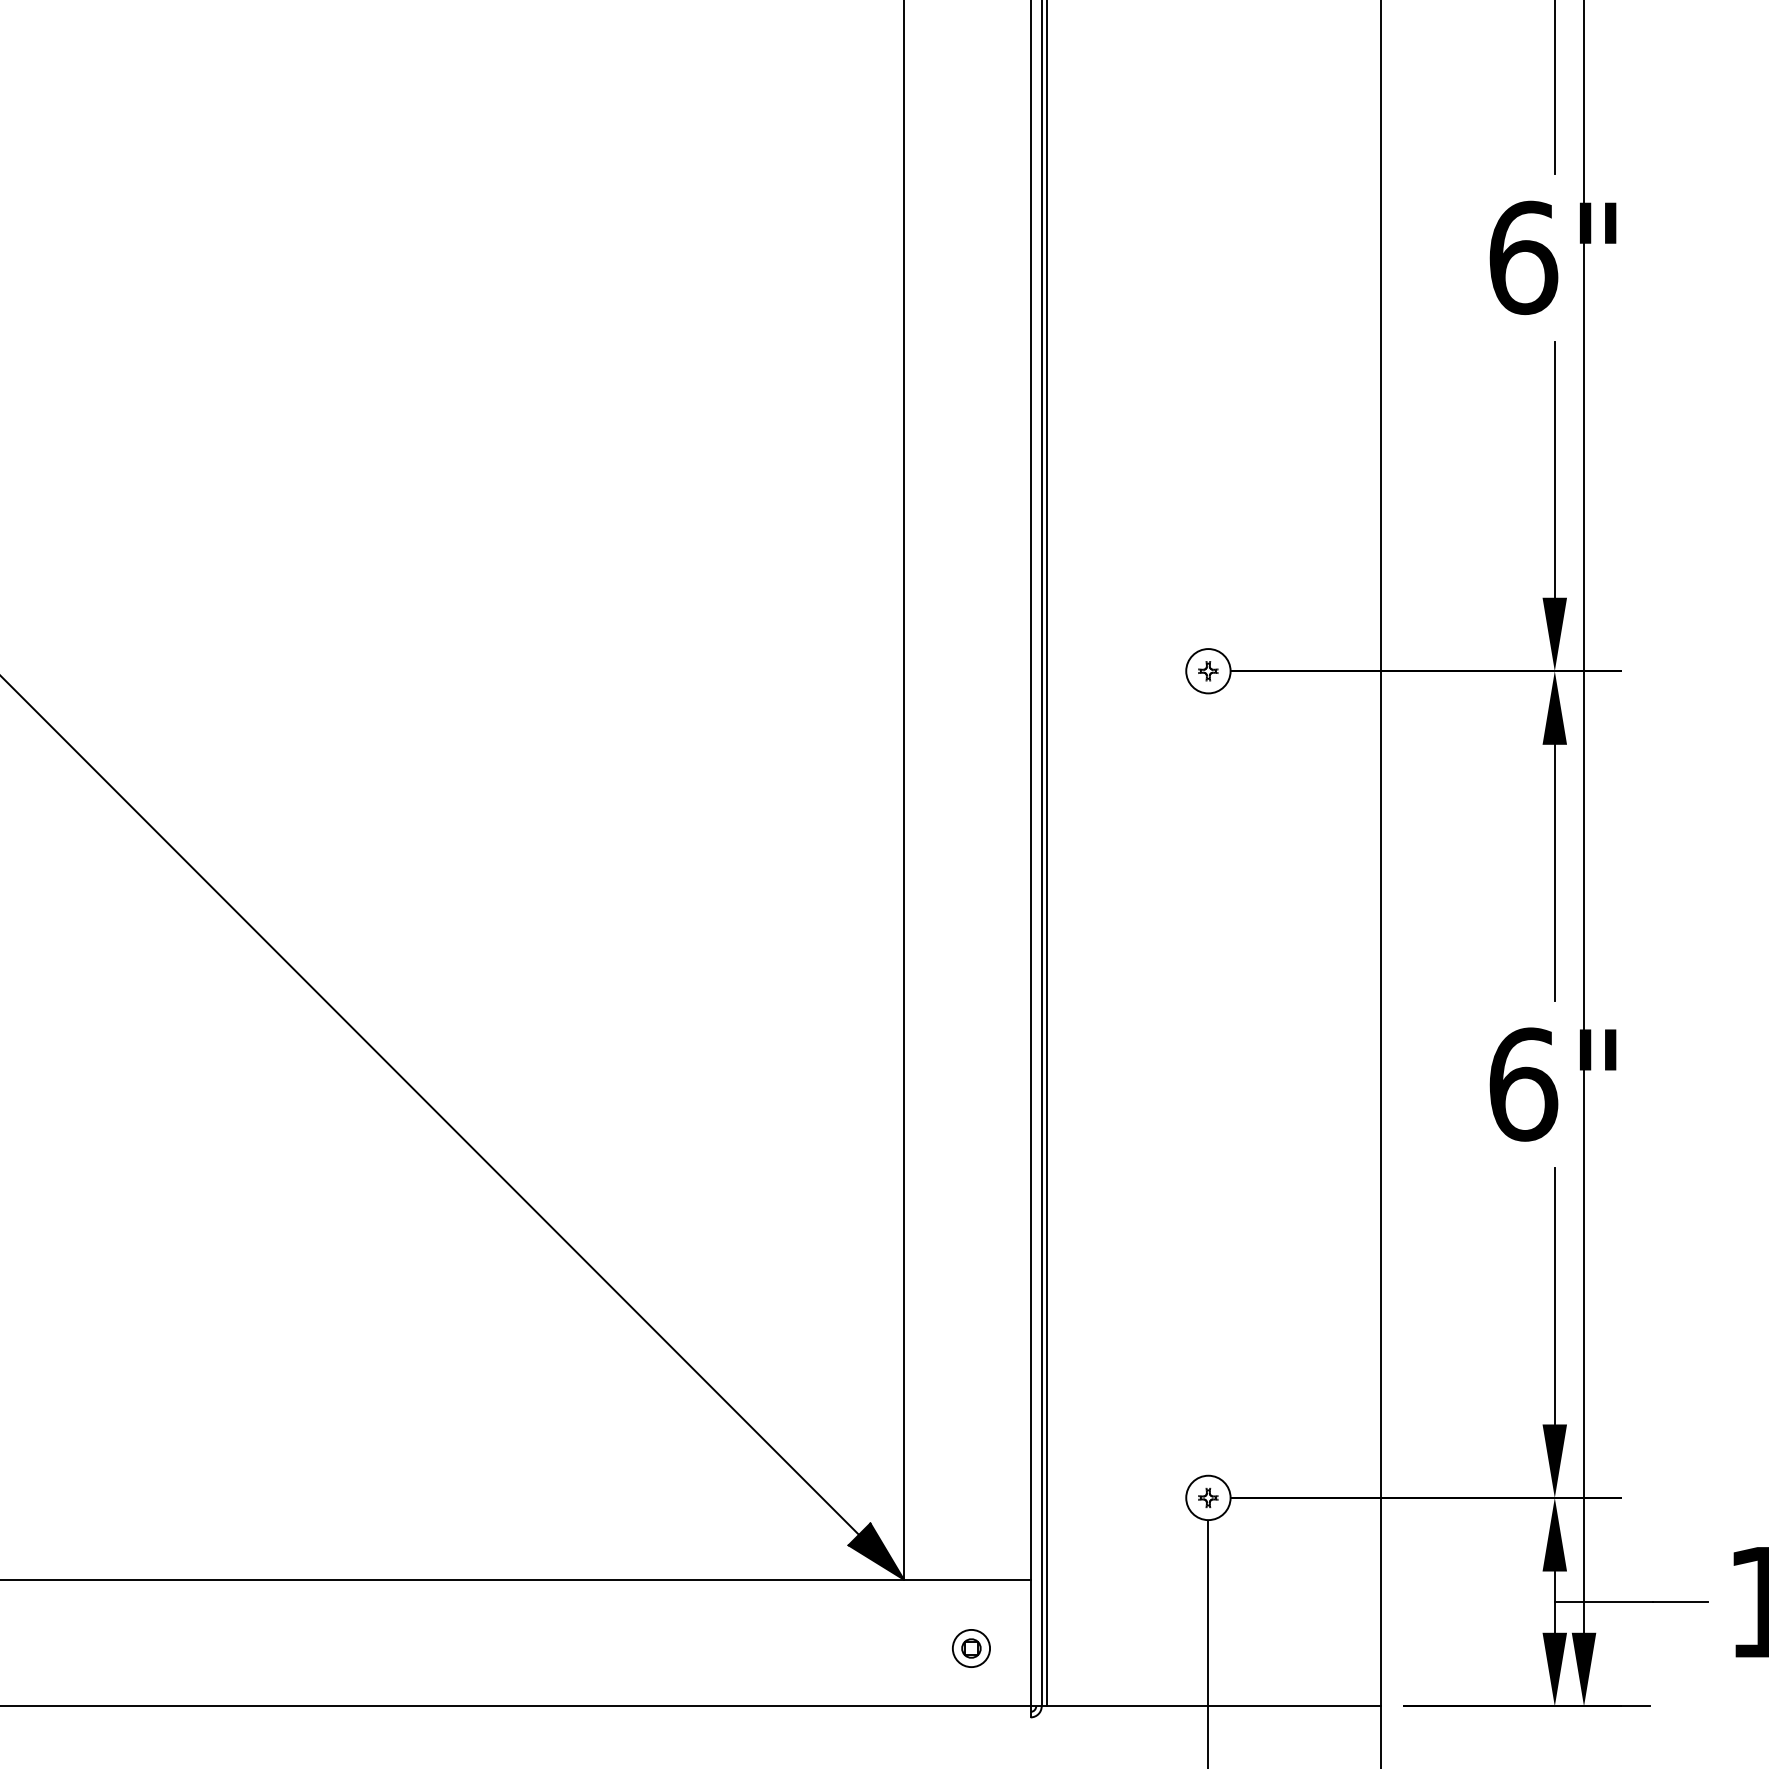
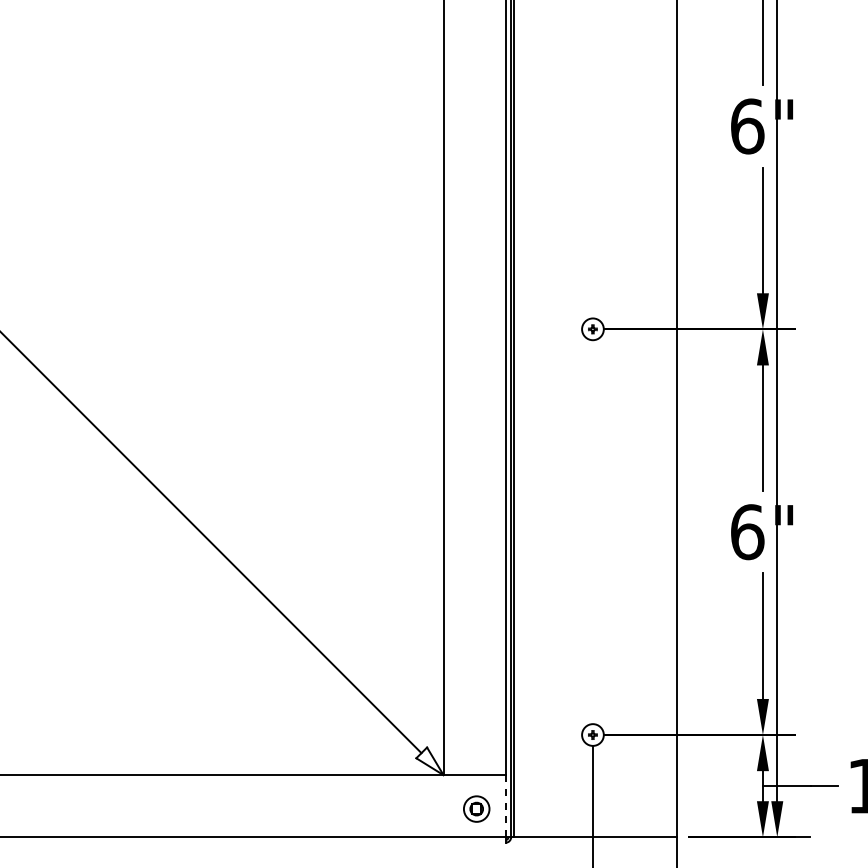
fill: (875, 1551) -> (429, 761), removed
line: (1030, 1643) -> (505, 806), solid -> dashed
part: (971, 1647) -> (476, 808), size x1.4

